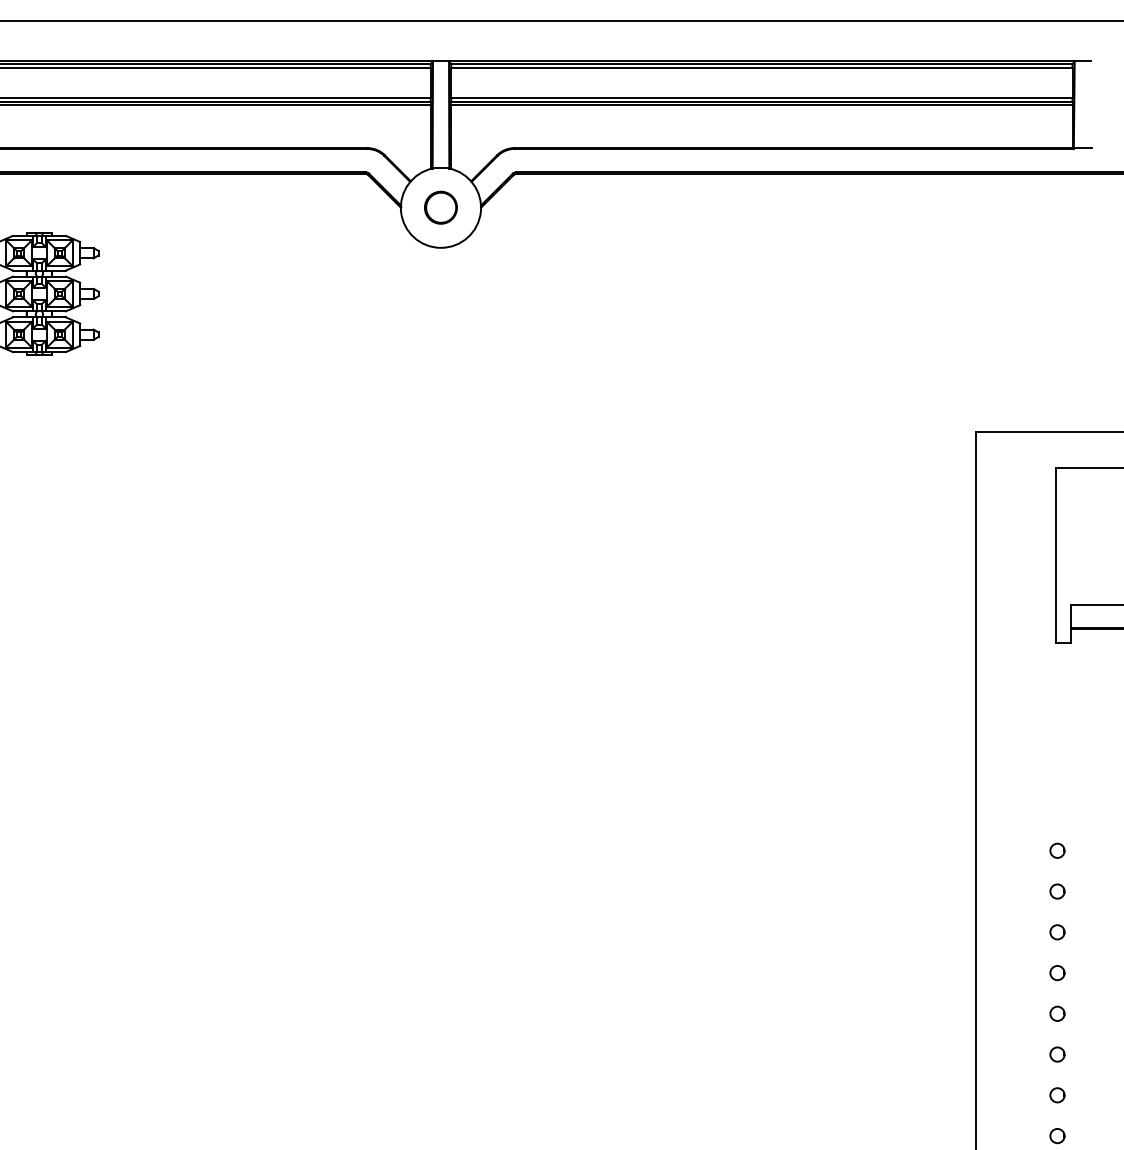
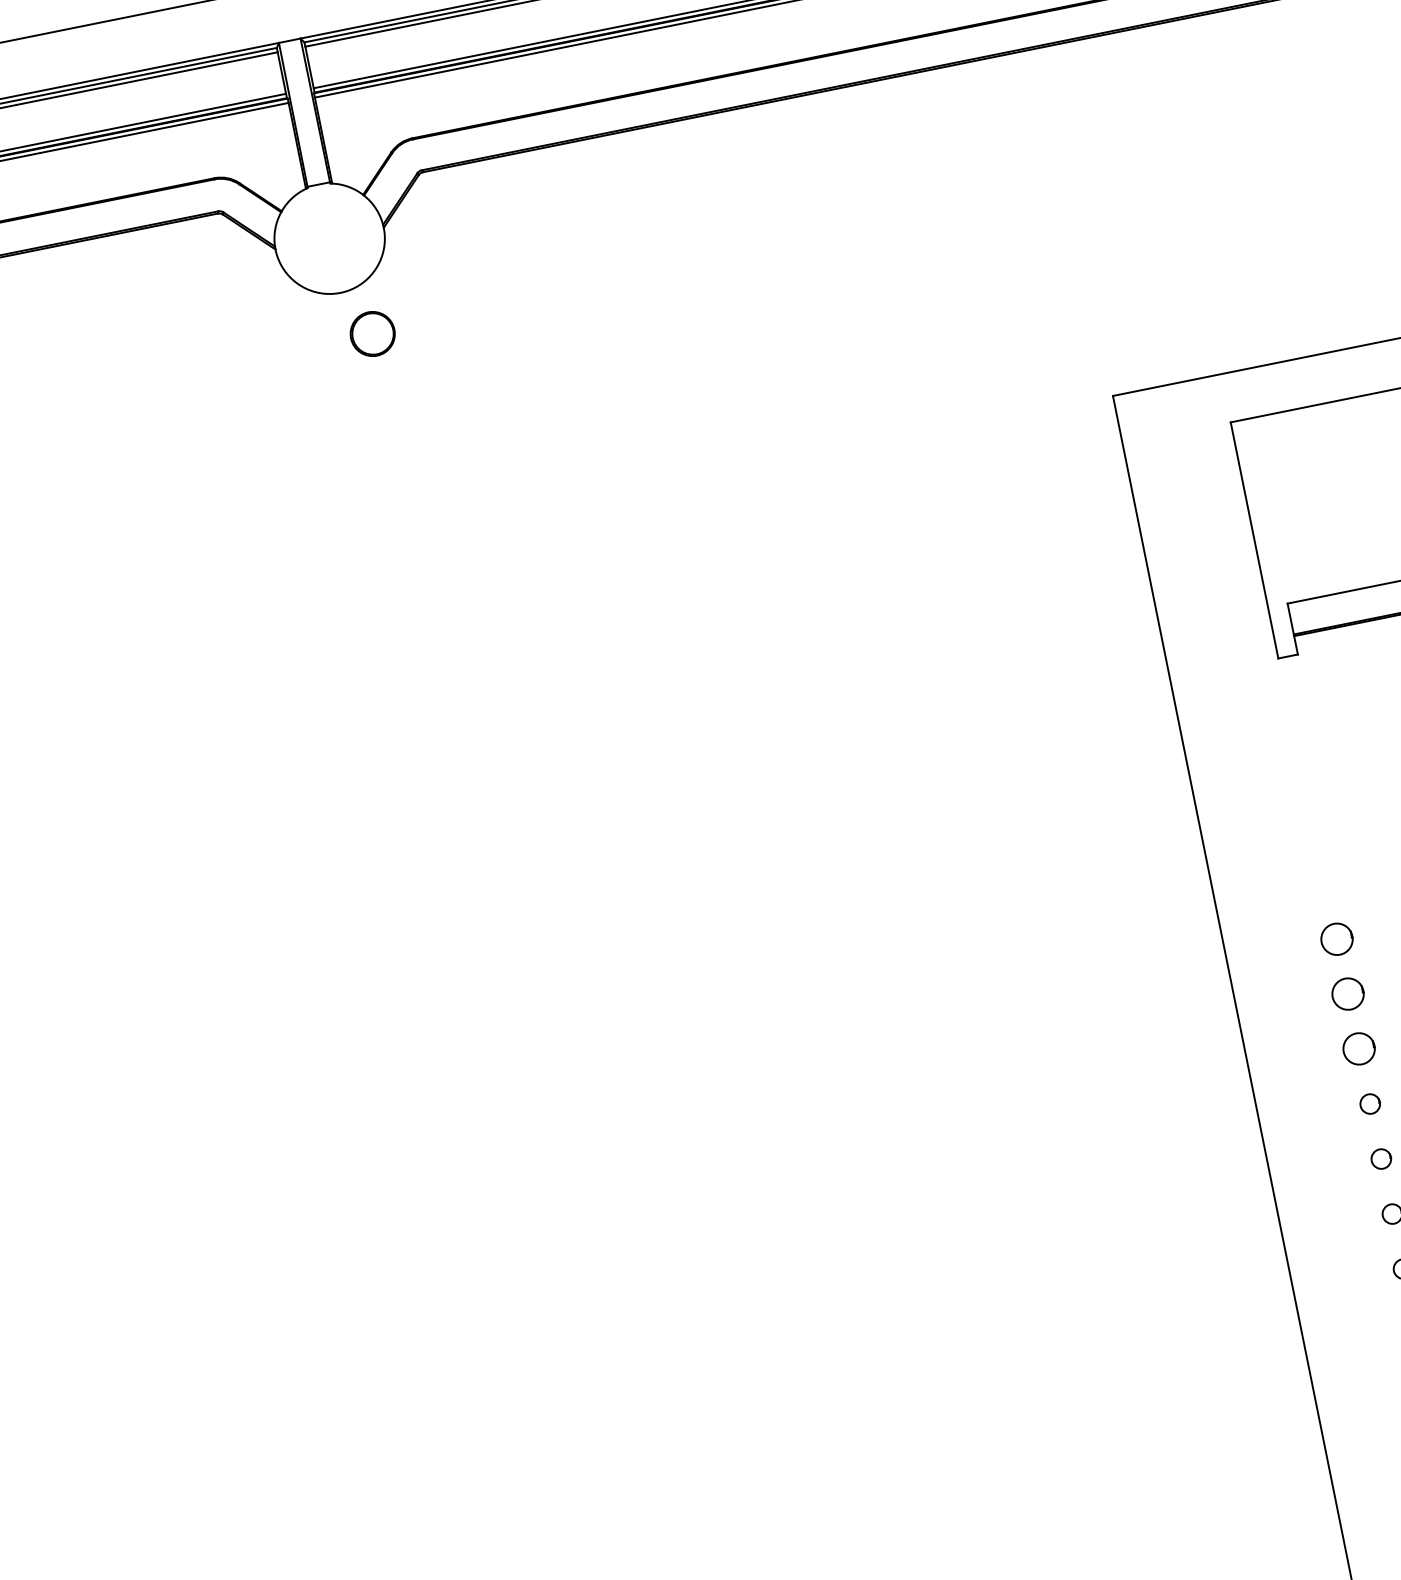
circle: (440, 207) -> (372, 333), moved
circle: (1057, 850) -> (1336, 938), size x1.6
circle: (1057, 891) -> (1348, 993), size x1.6
circle: (1057, 932) -> (1359, 1049), size x1.6

